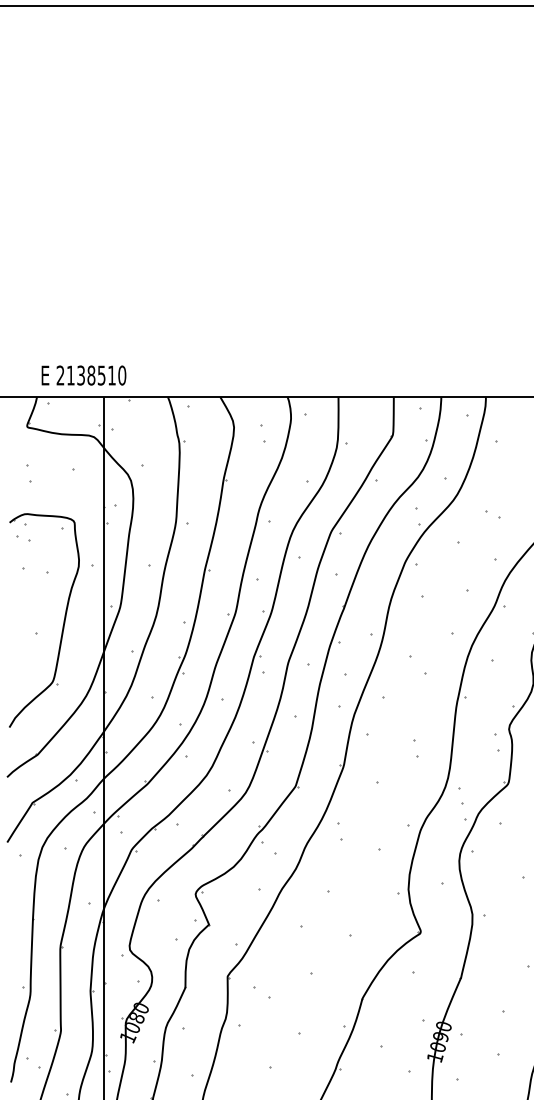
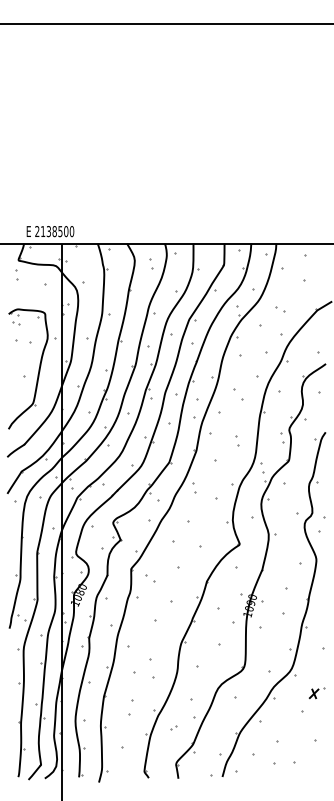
text: (112, 375) -> (66, 231), 2138510 -> 2138500
part: (28, 473) -> (16, 274), moved

